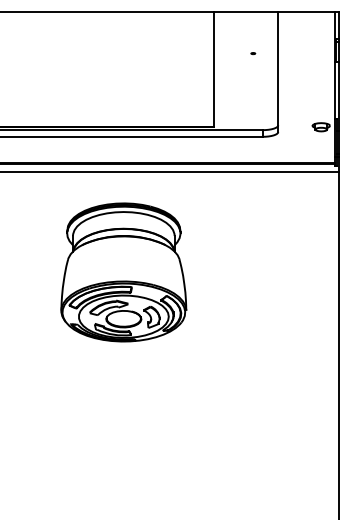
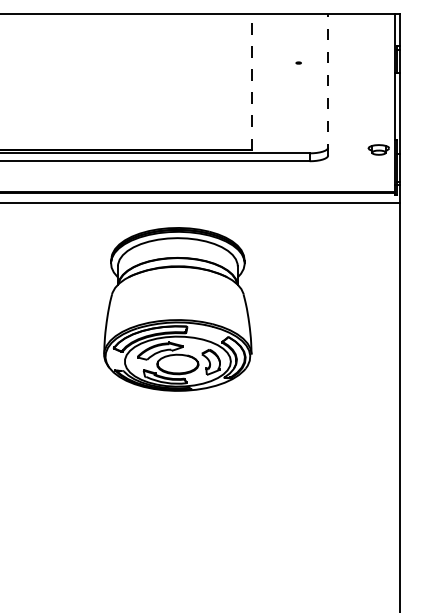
line: (213, 69) -> (251, 81), solid -> dashed
line: (278, 71) -> (328, 84), solid -> dashed
part: (123, 272) -> (177, 309), moved

